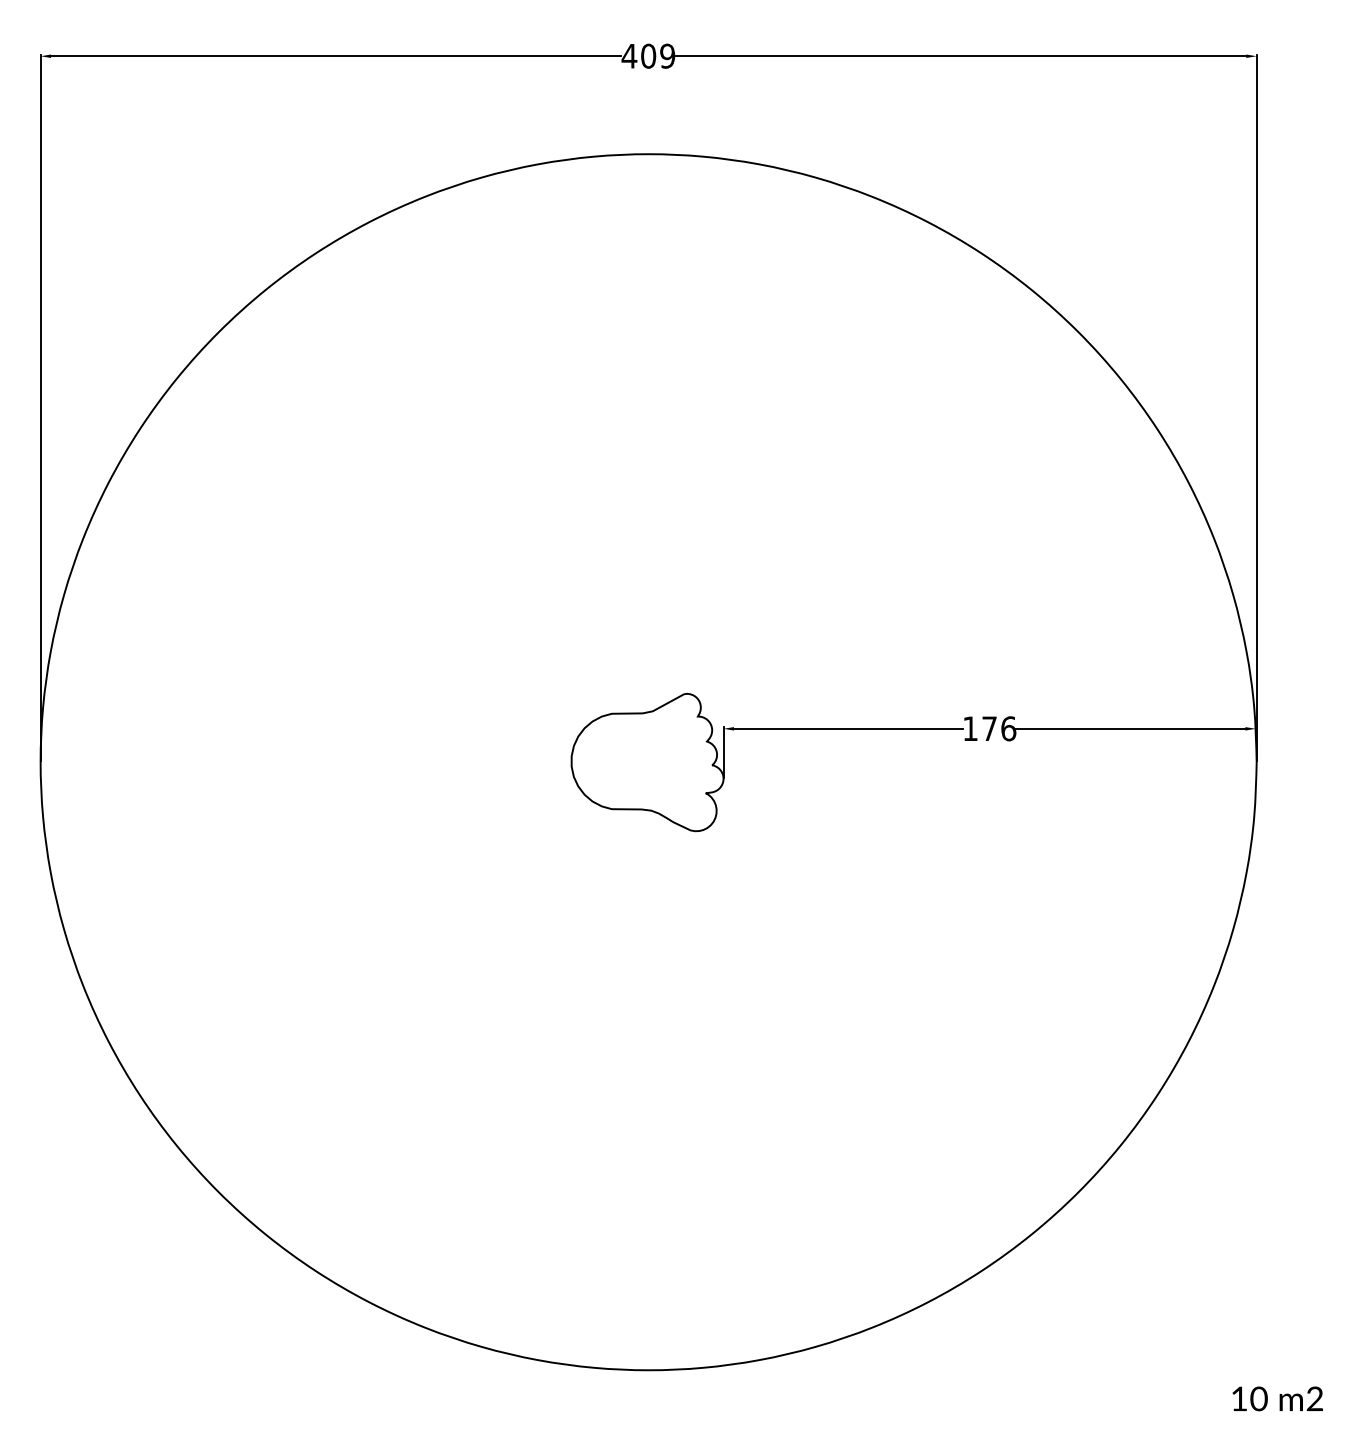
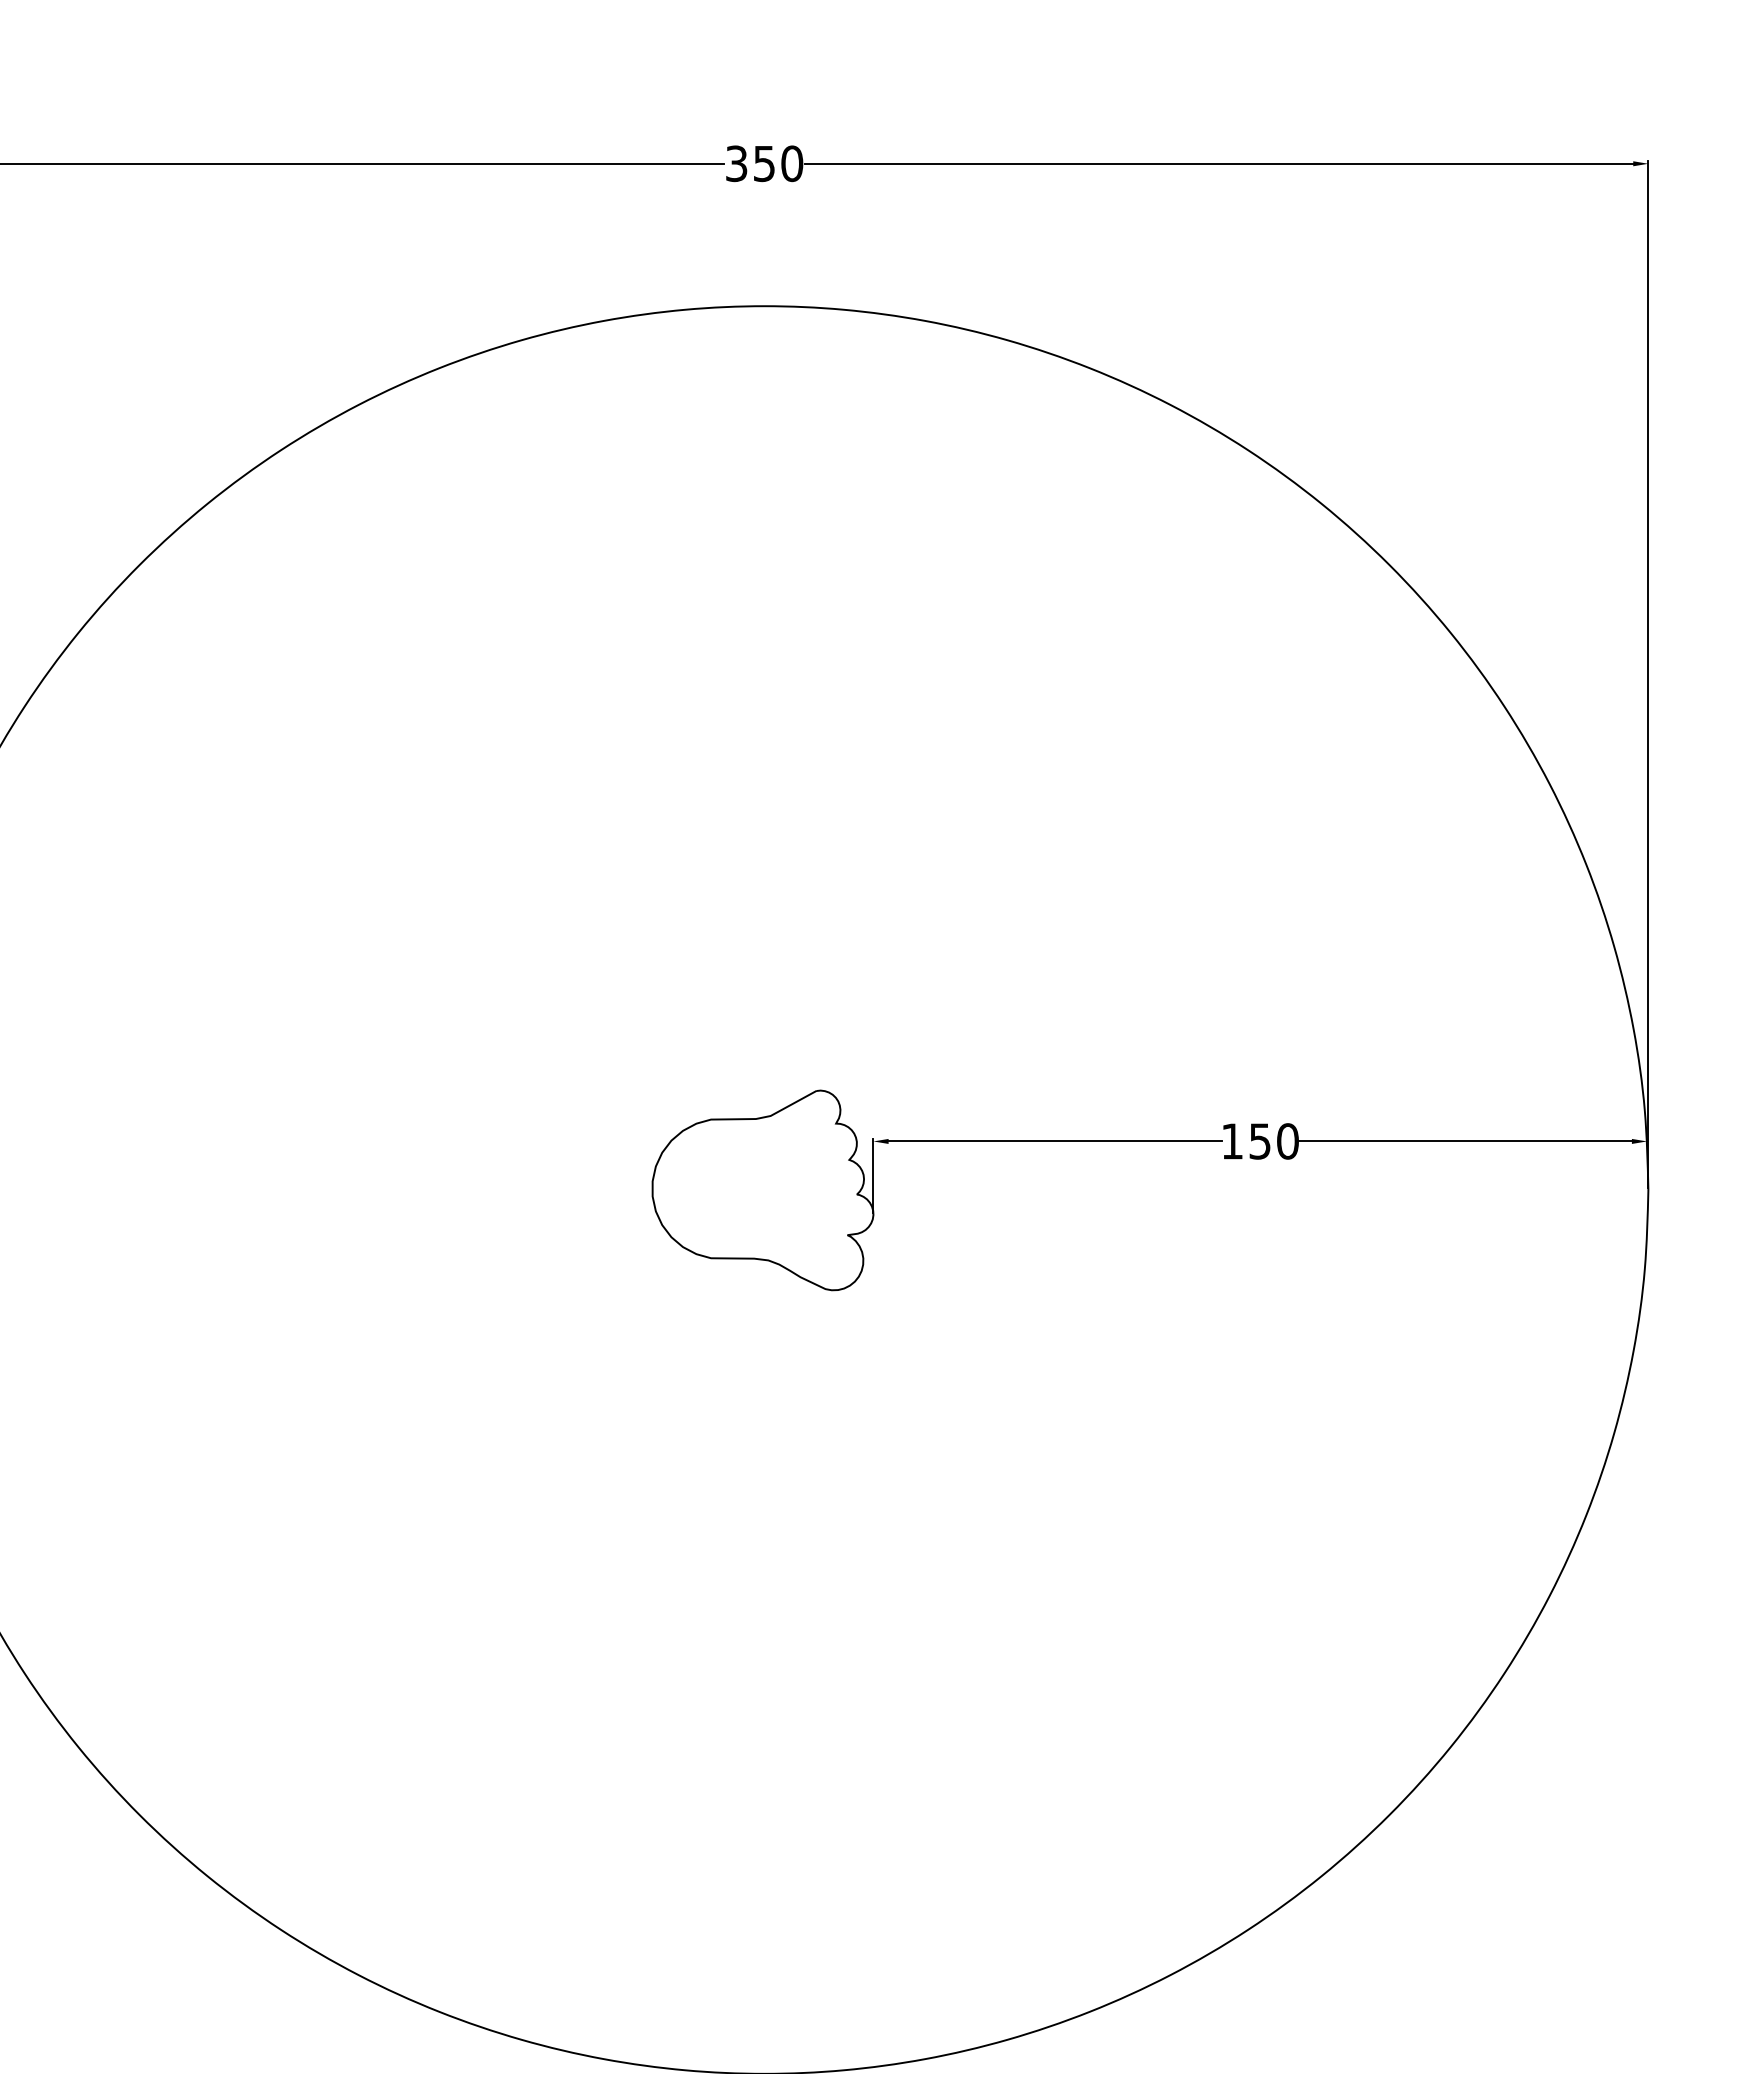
text: (648, 55) -> (764, 162), 409 -> 350
text: (999, 728) -> (1274, 1140), 176 -> 150

